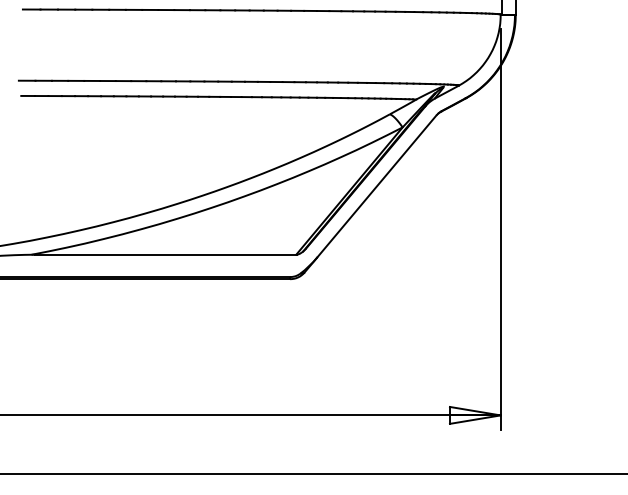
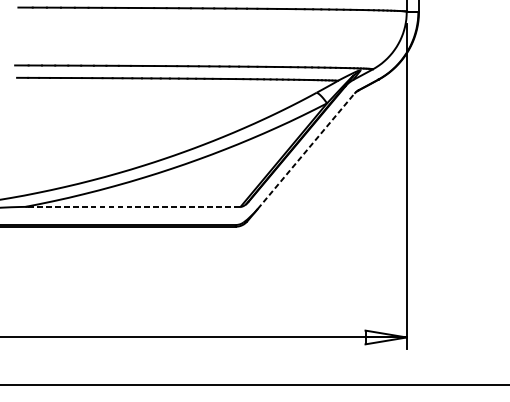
line: (376, 186) -> (305, 151), solid -> dashed
line: (165, 254) -> (134, 206), solid -> dashed

